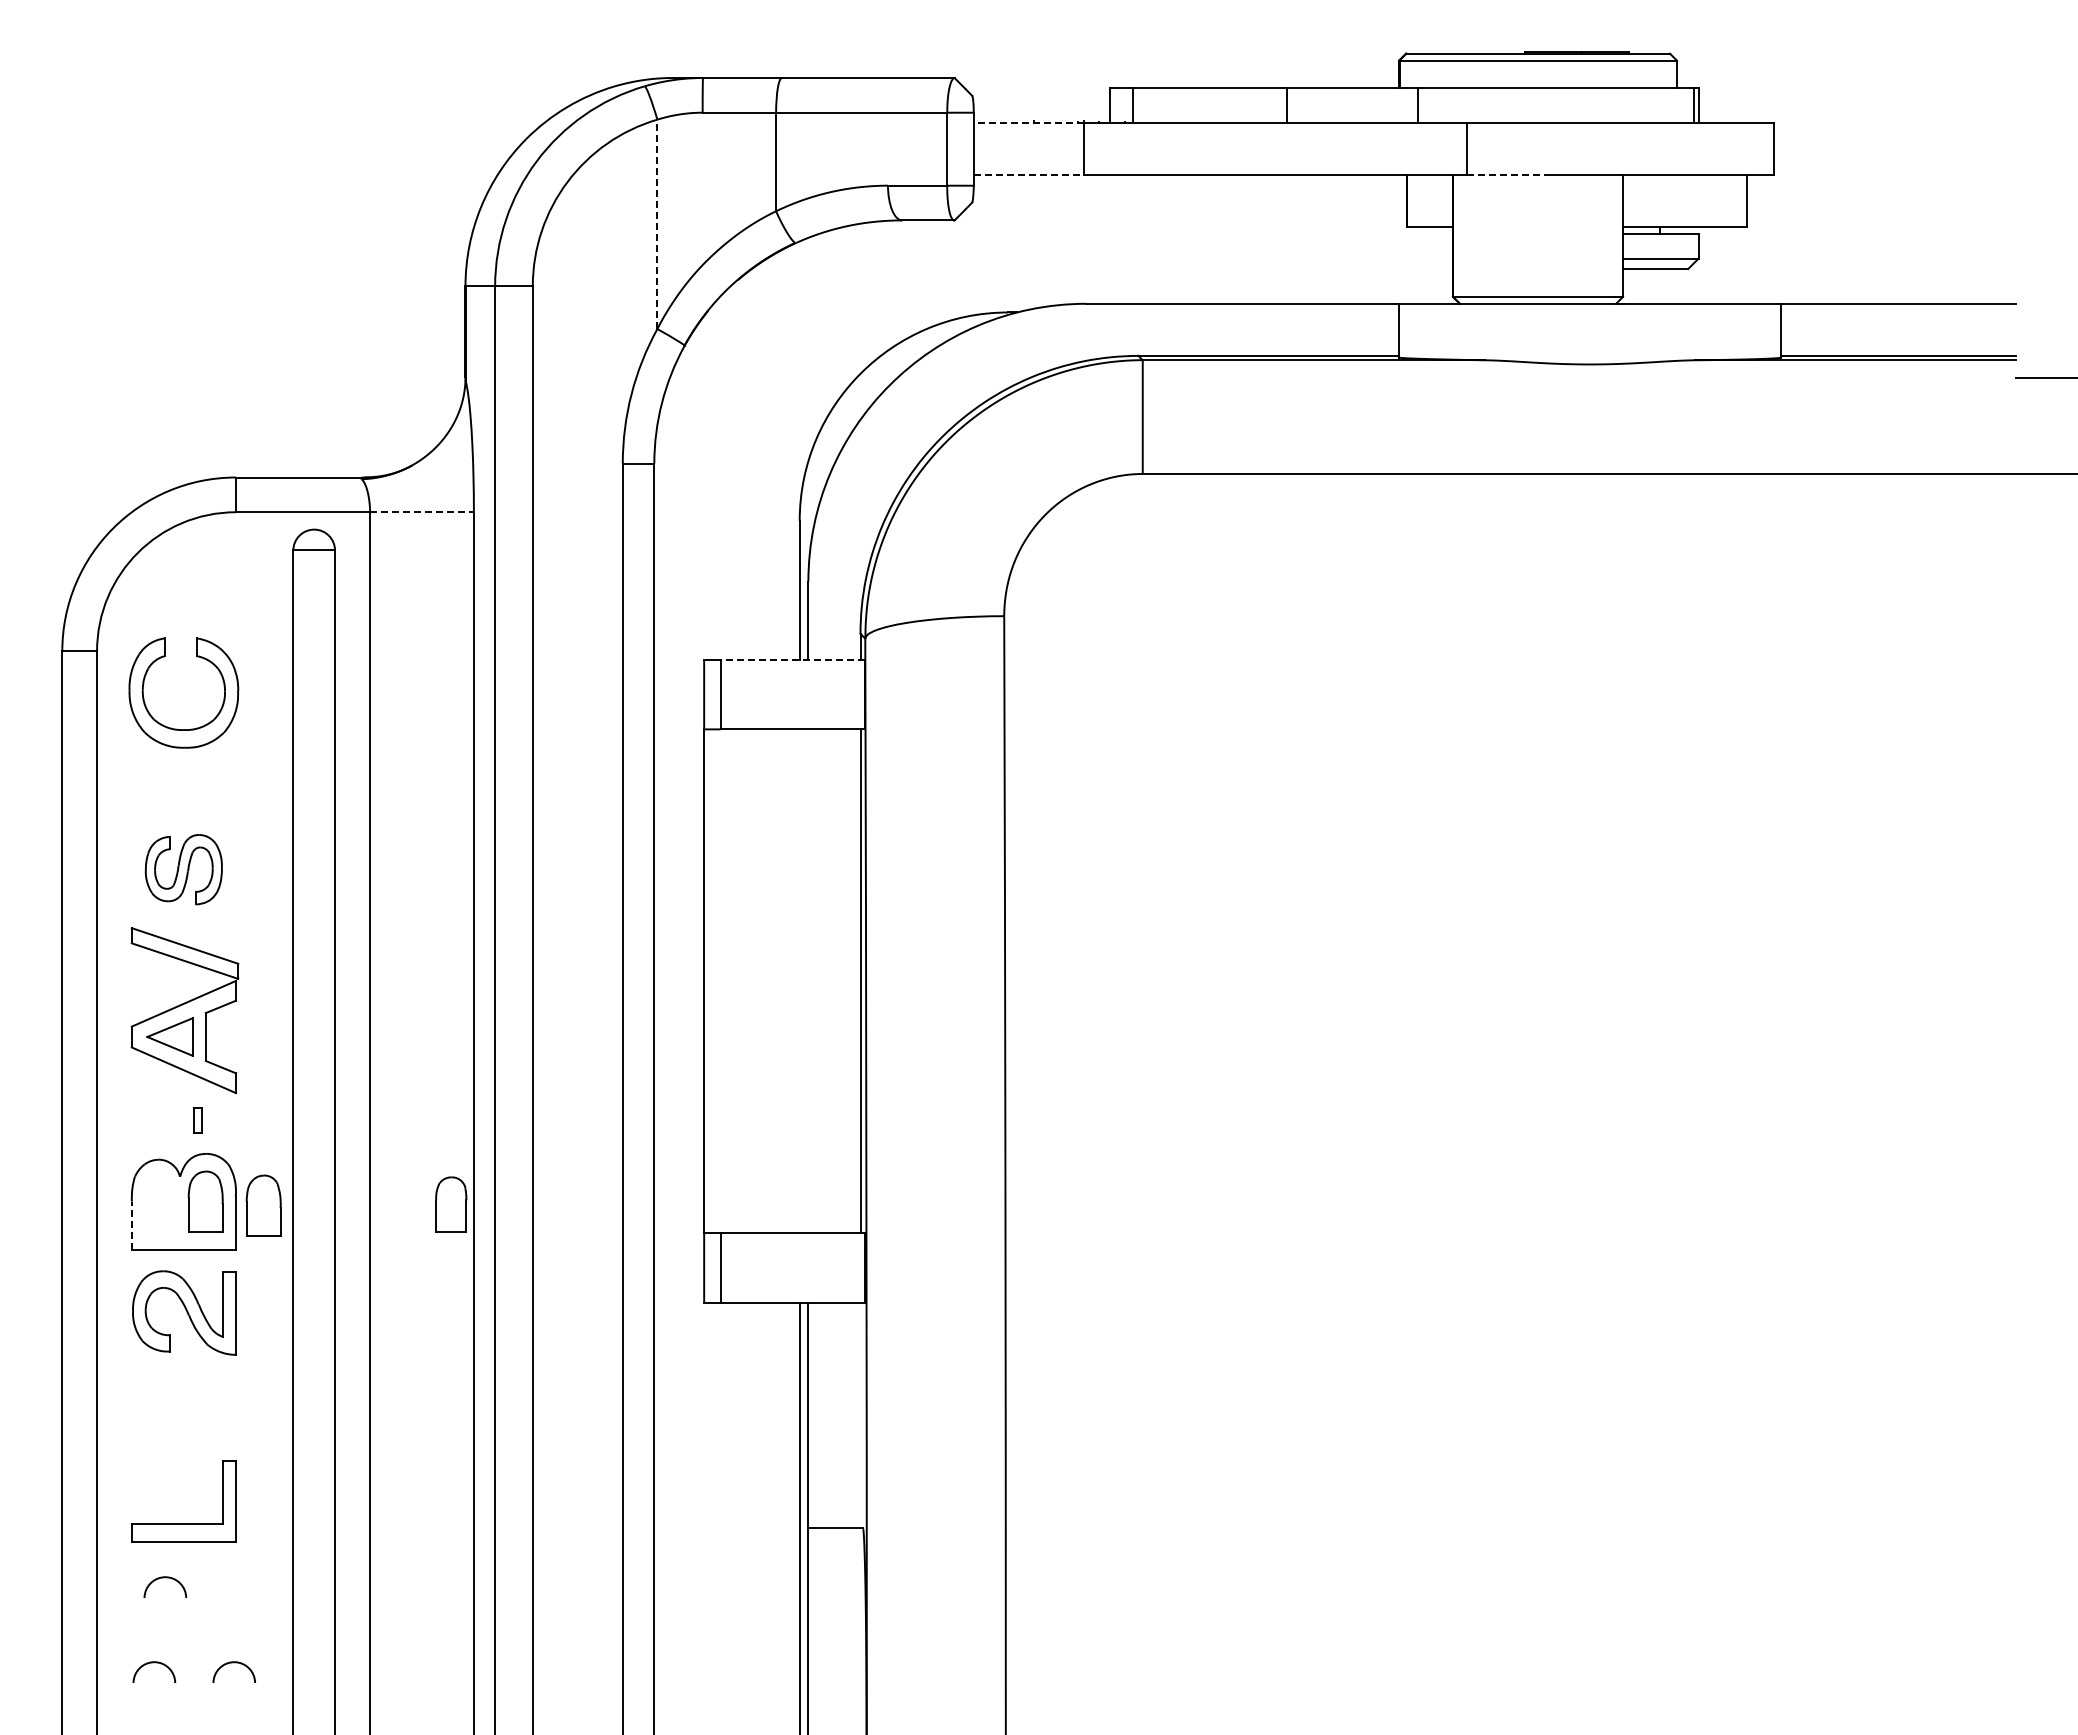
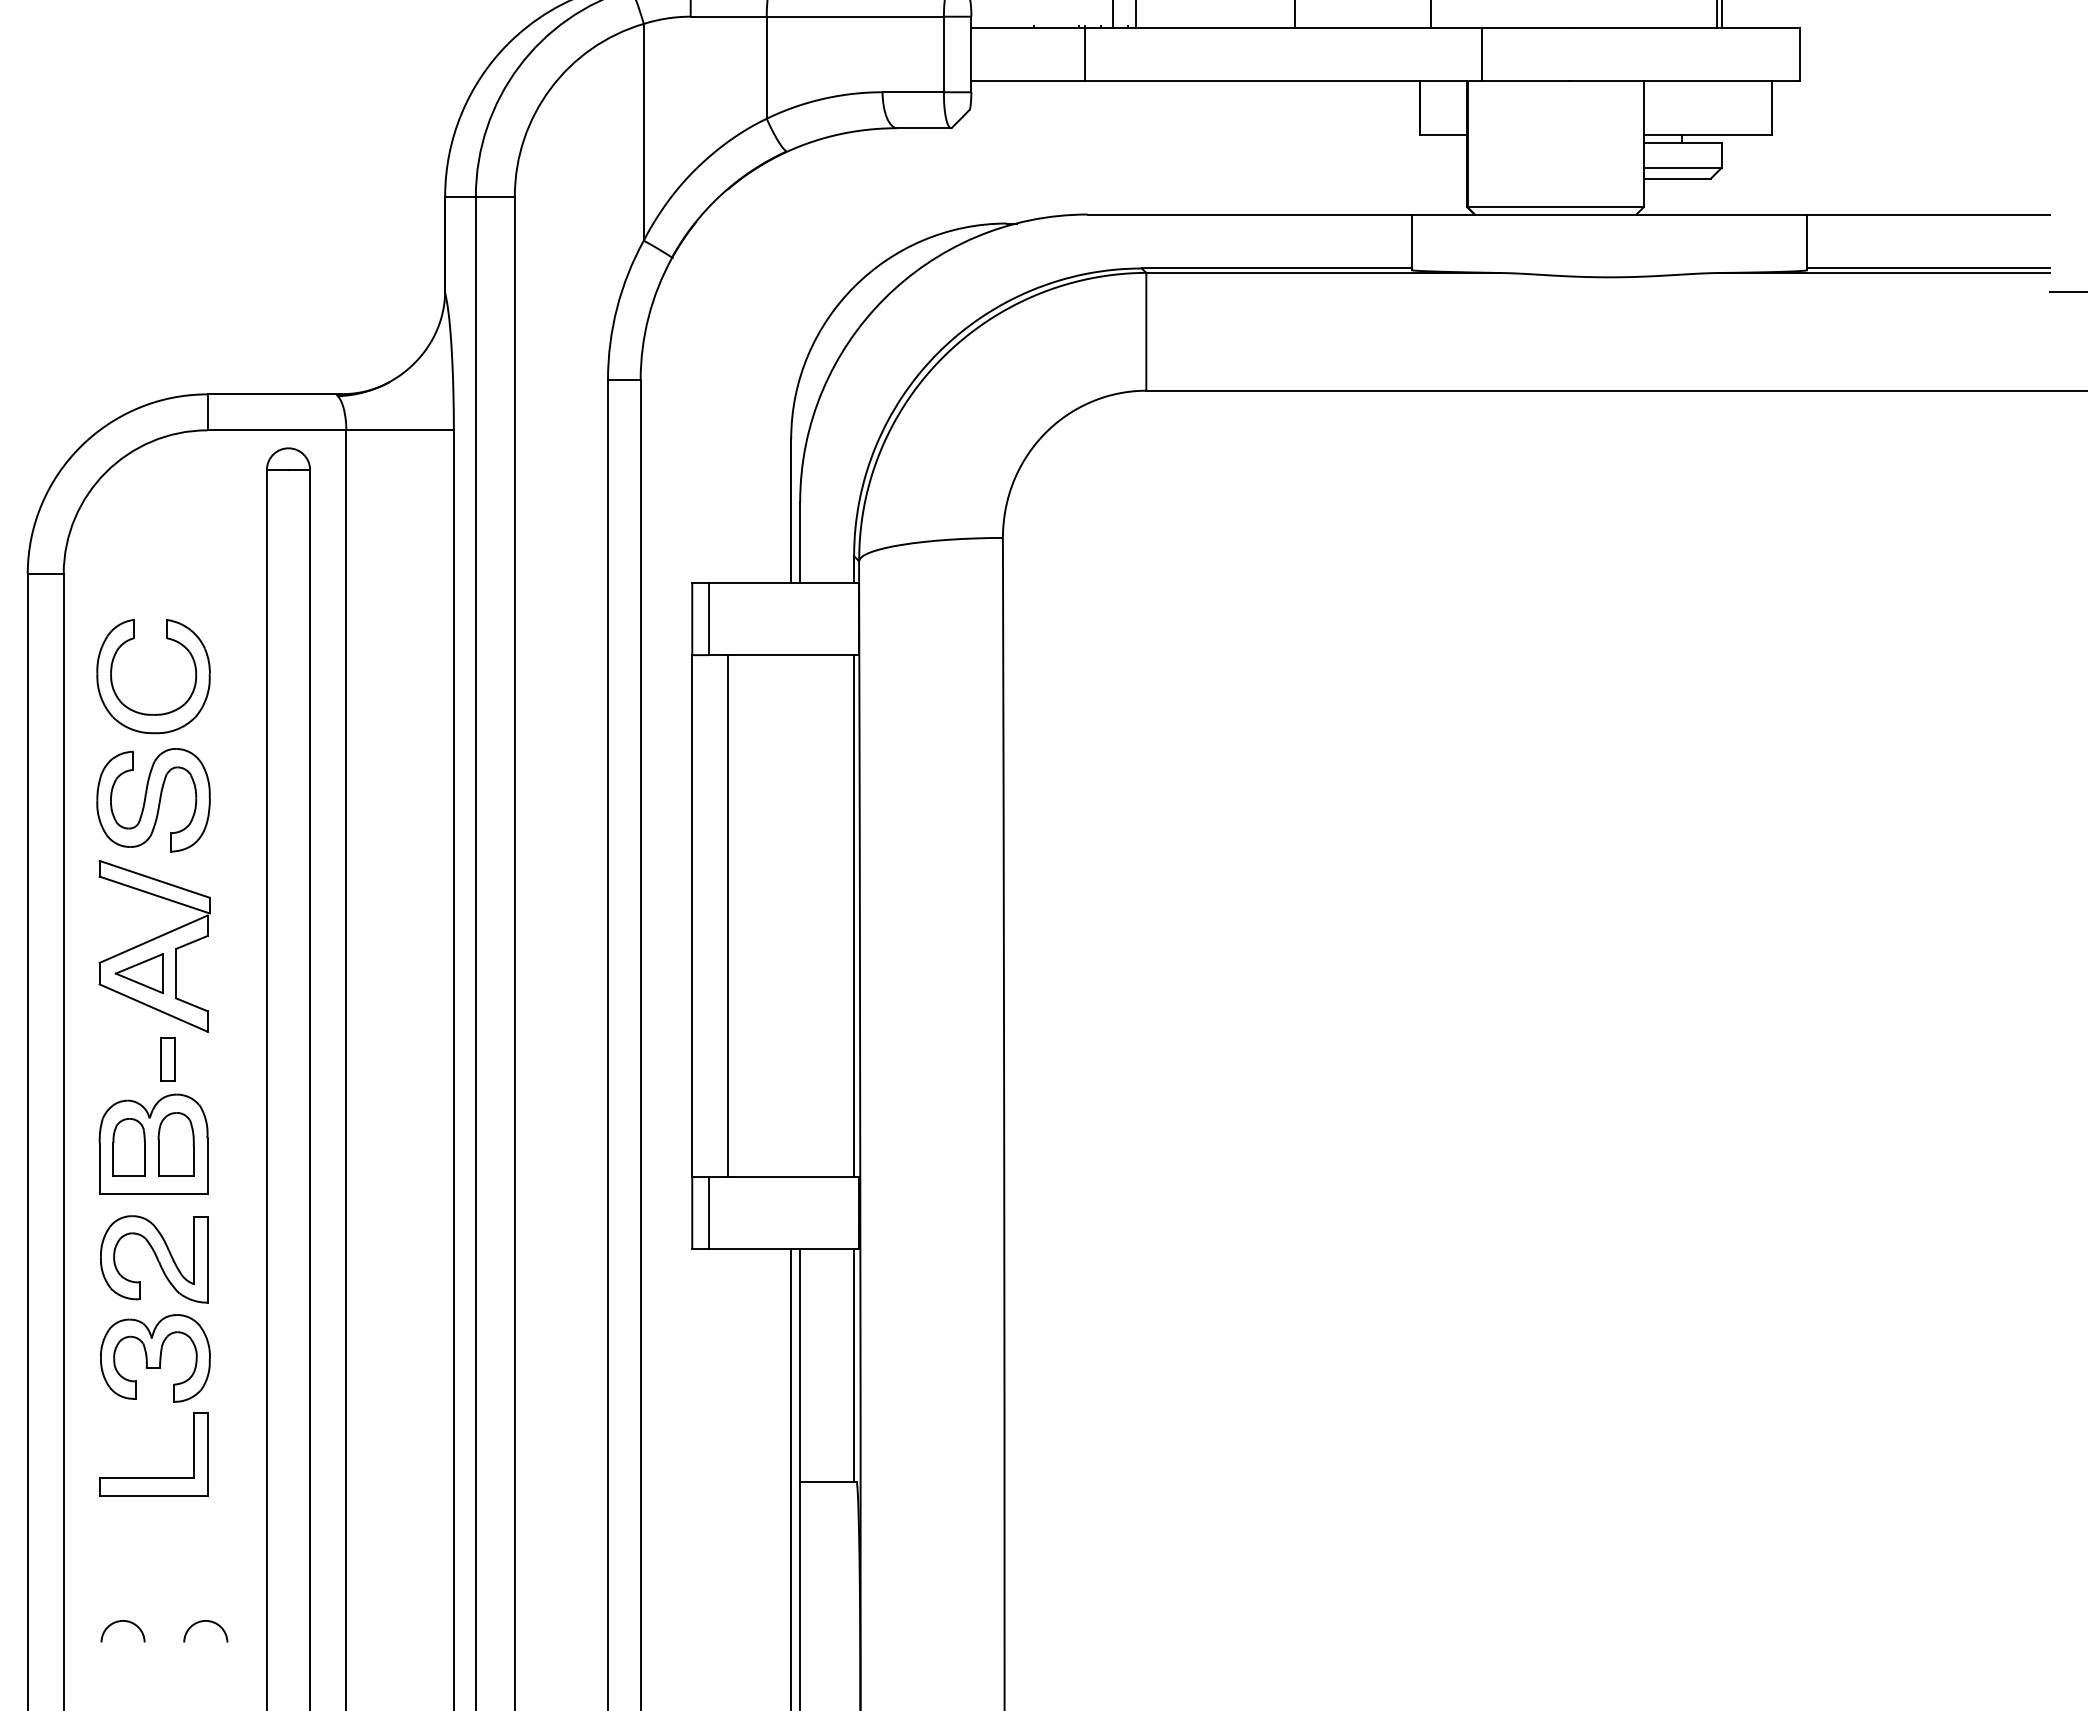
line: (1028, 123) -> (1028, 27), dashed -> solid
line: (1028, 175) -> (1028, 81), dashed -> solid
line: (1510, 175) -> (1527, 81), dashed -> solid
line: (657, 224) -> (643, 132), dashed -> solid
line: (421, 512) -> (399, 430), dashed -> solid
line: (792, 659) -> (783, 582), dashed -> solid
part: (176, 728) -> (145, 713), moved
part: (183, 869) -> (153, 800), size x1.43
line: (738, 981) -> (727, 916), added
part: (197, 1120) -> (167, 1060), size x1.67
part: (451, 1204) -> (129, 1147), moved
part: (263, 1205) -> (236, 1148), removed
line: (131, 1225) -> (99, 1168), dashed -> solid
part: (185, 1408) -> (155, 1358), added
line: (860, 1415) -> (854, 1365), added
arc: (165, 1578) -> (134, 1534), removed

